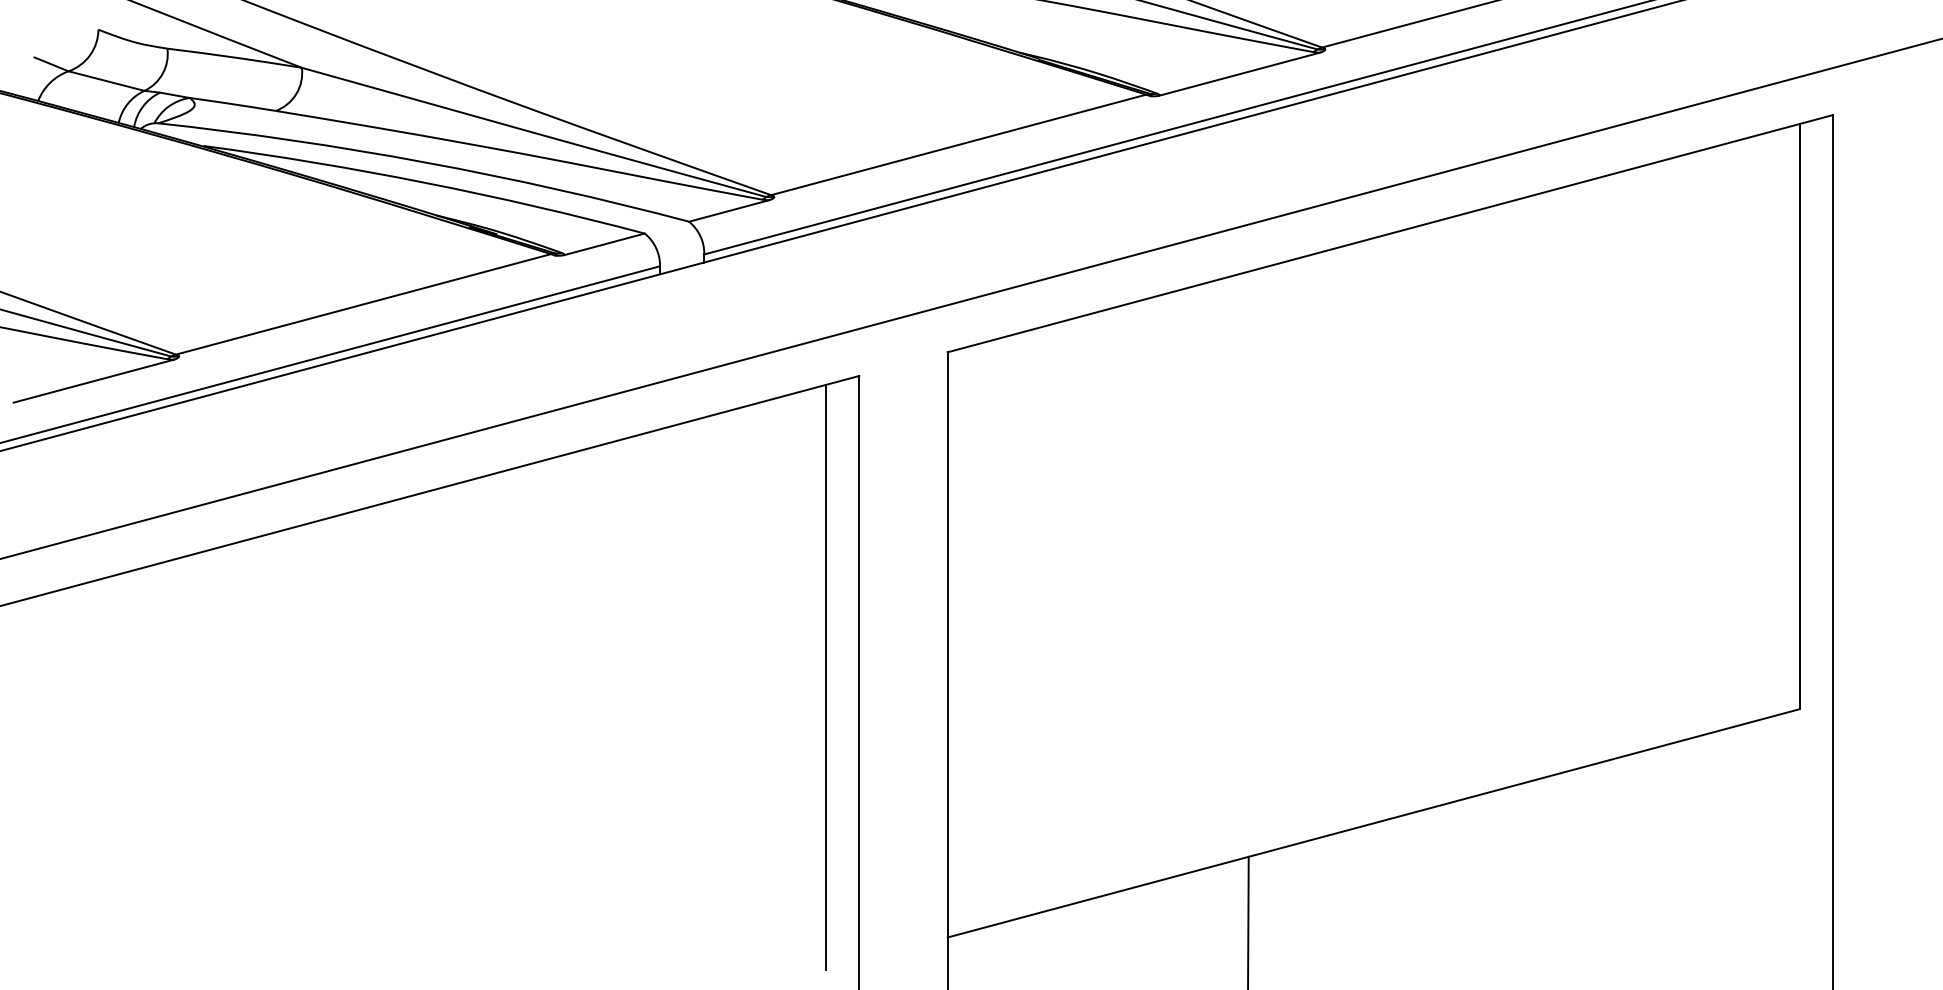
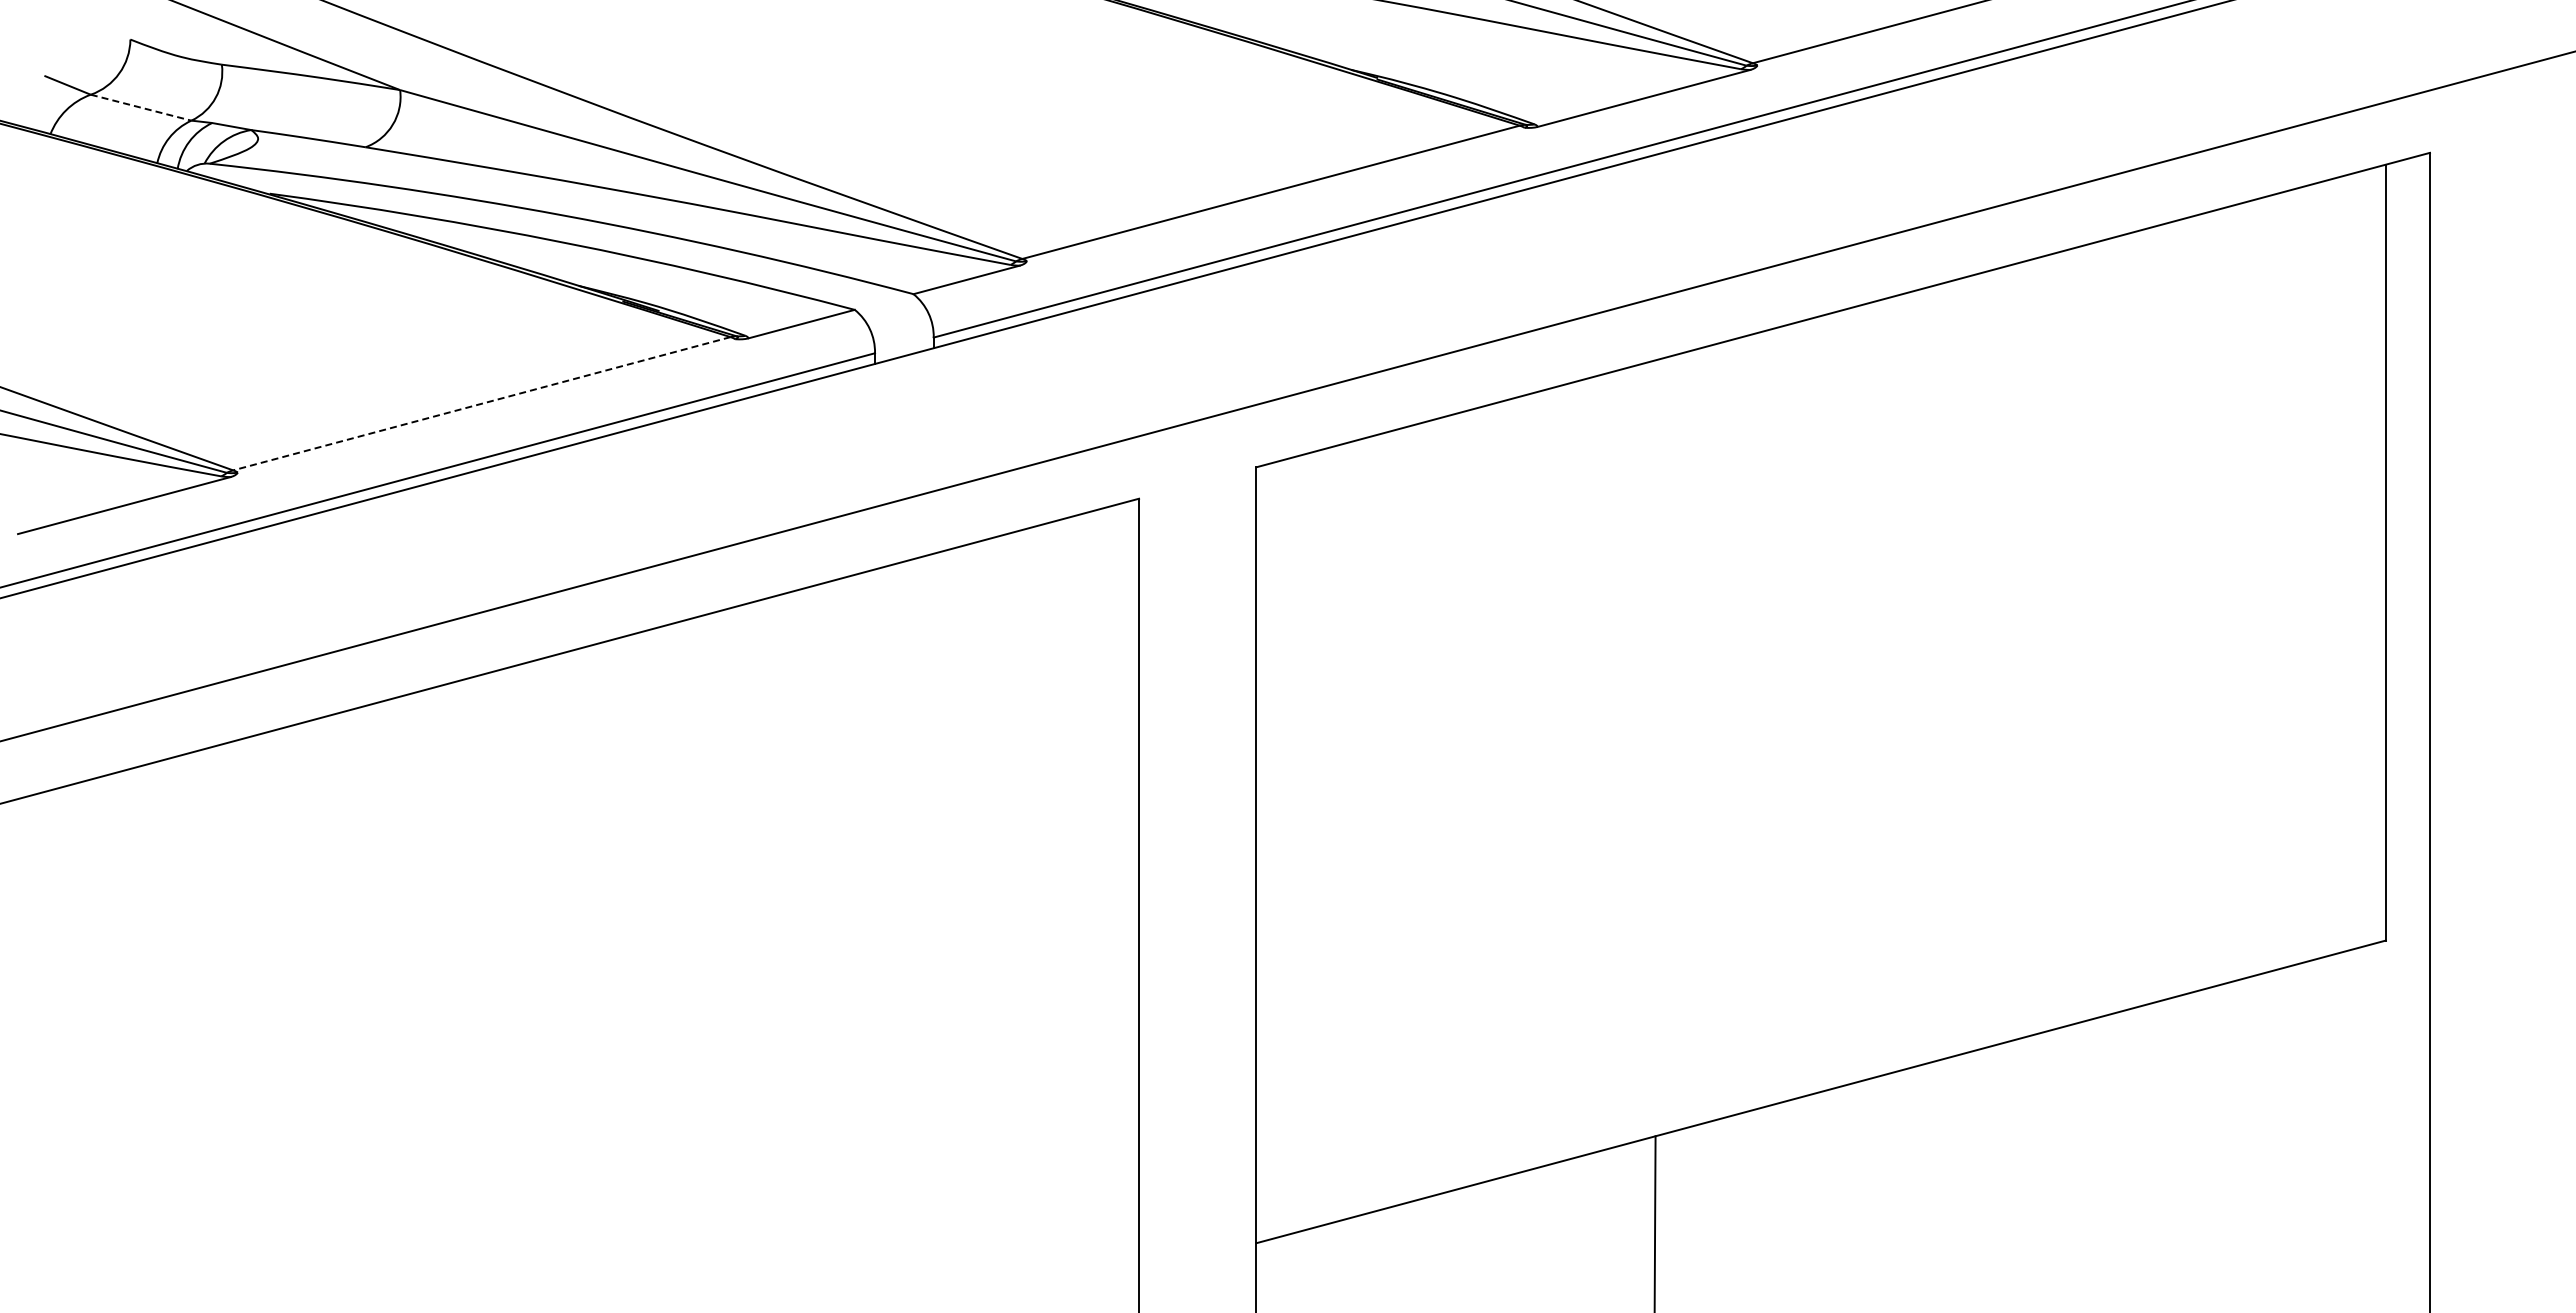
line: (106, 80) -> (141, 107), solid -> dashed
line: (363, 304) -> (481, 403), solid -> dashed
line: (826, 677) -> (1095, 898), removed

